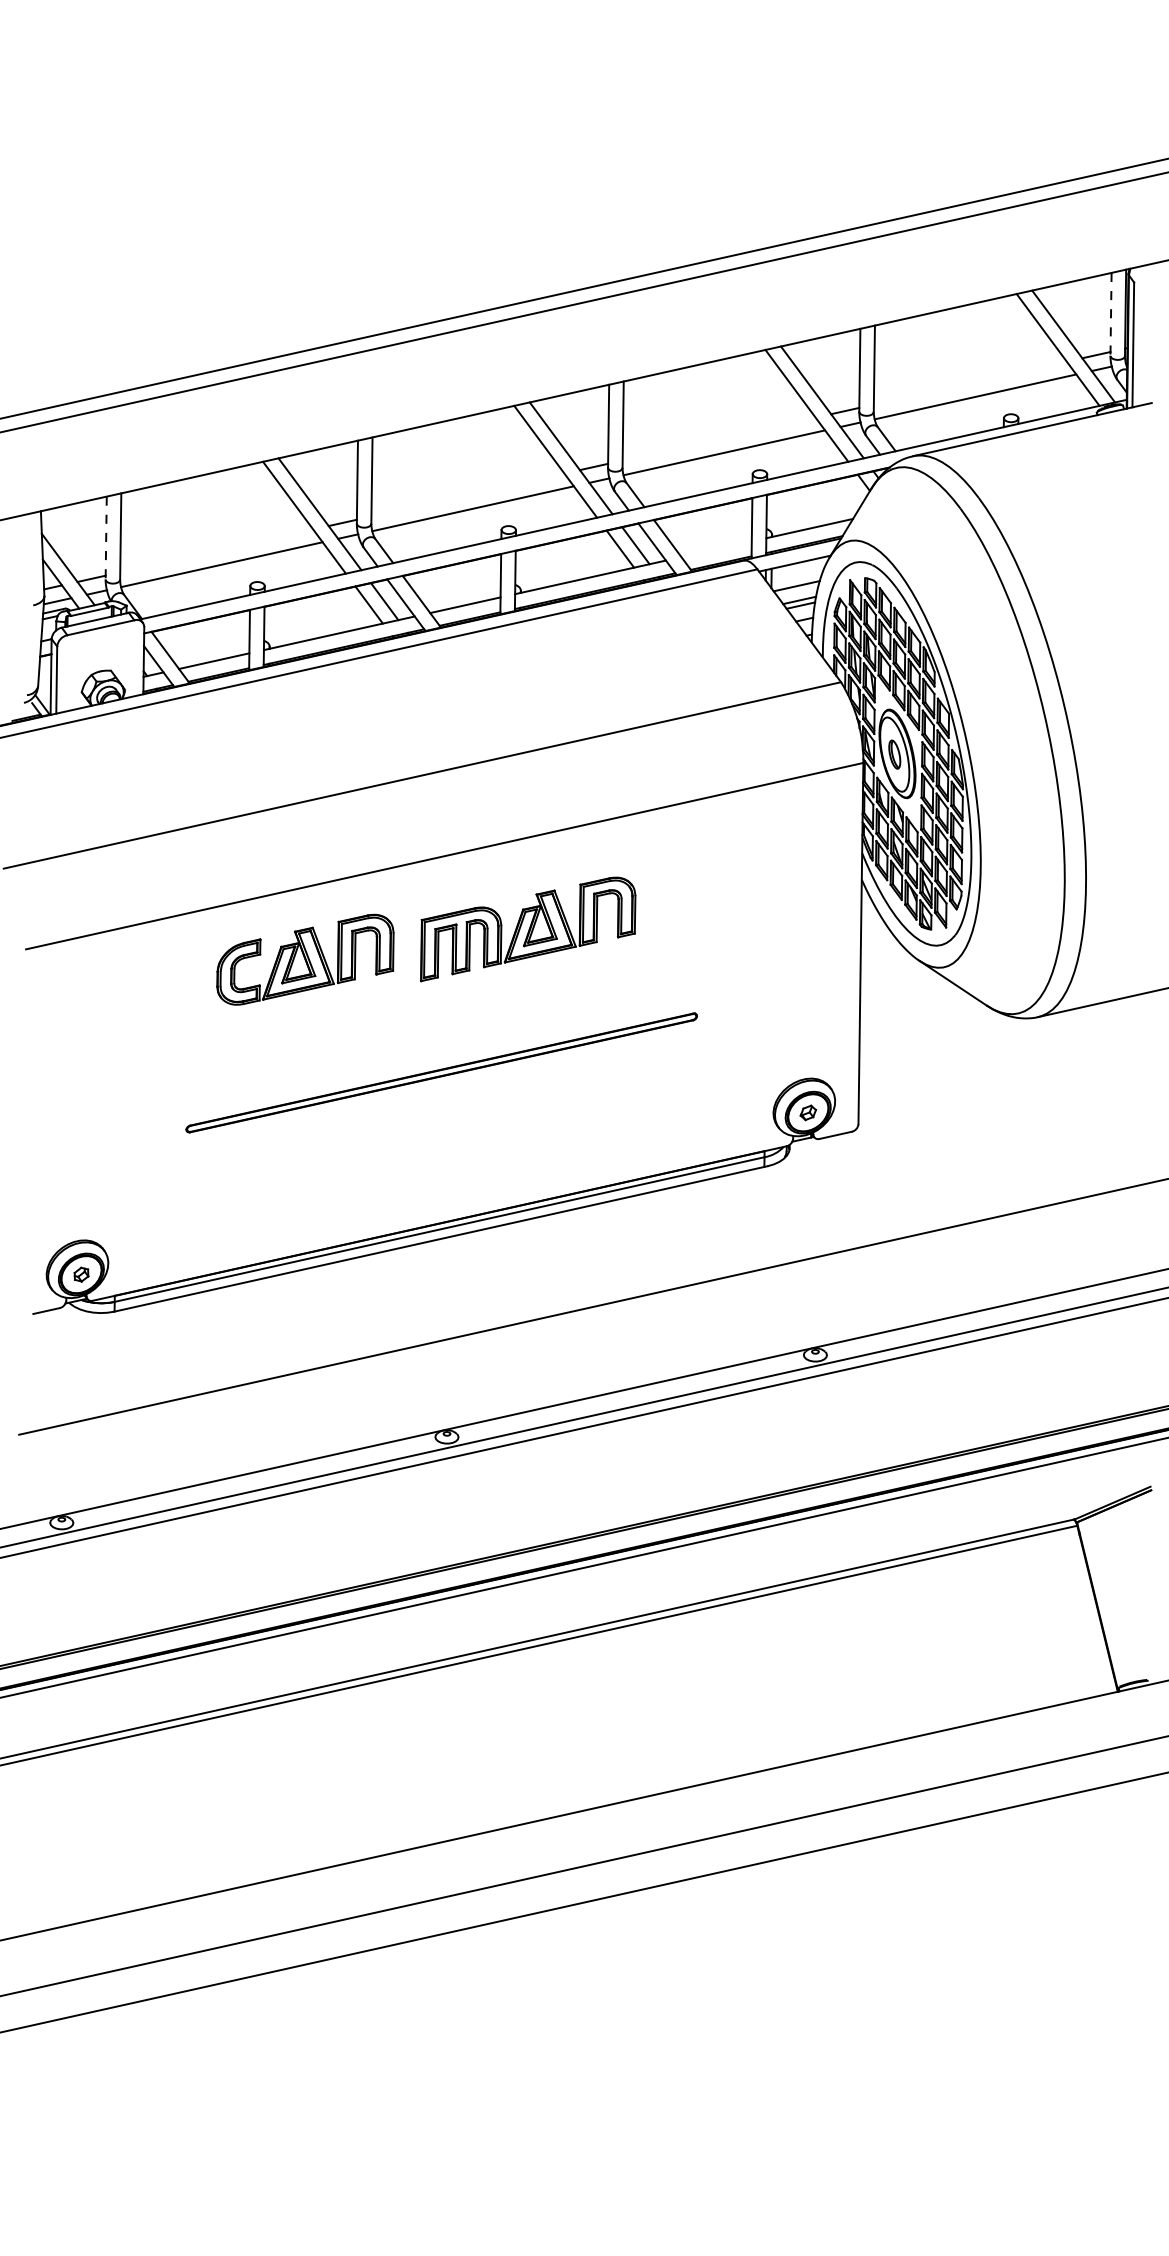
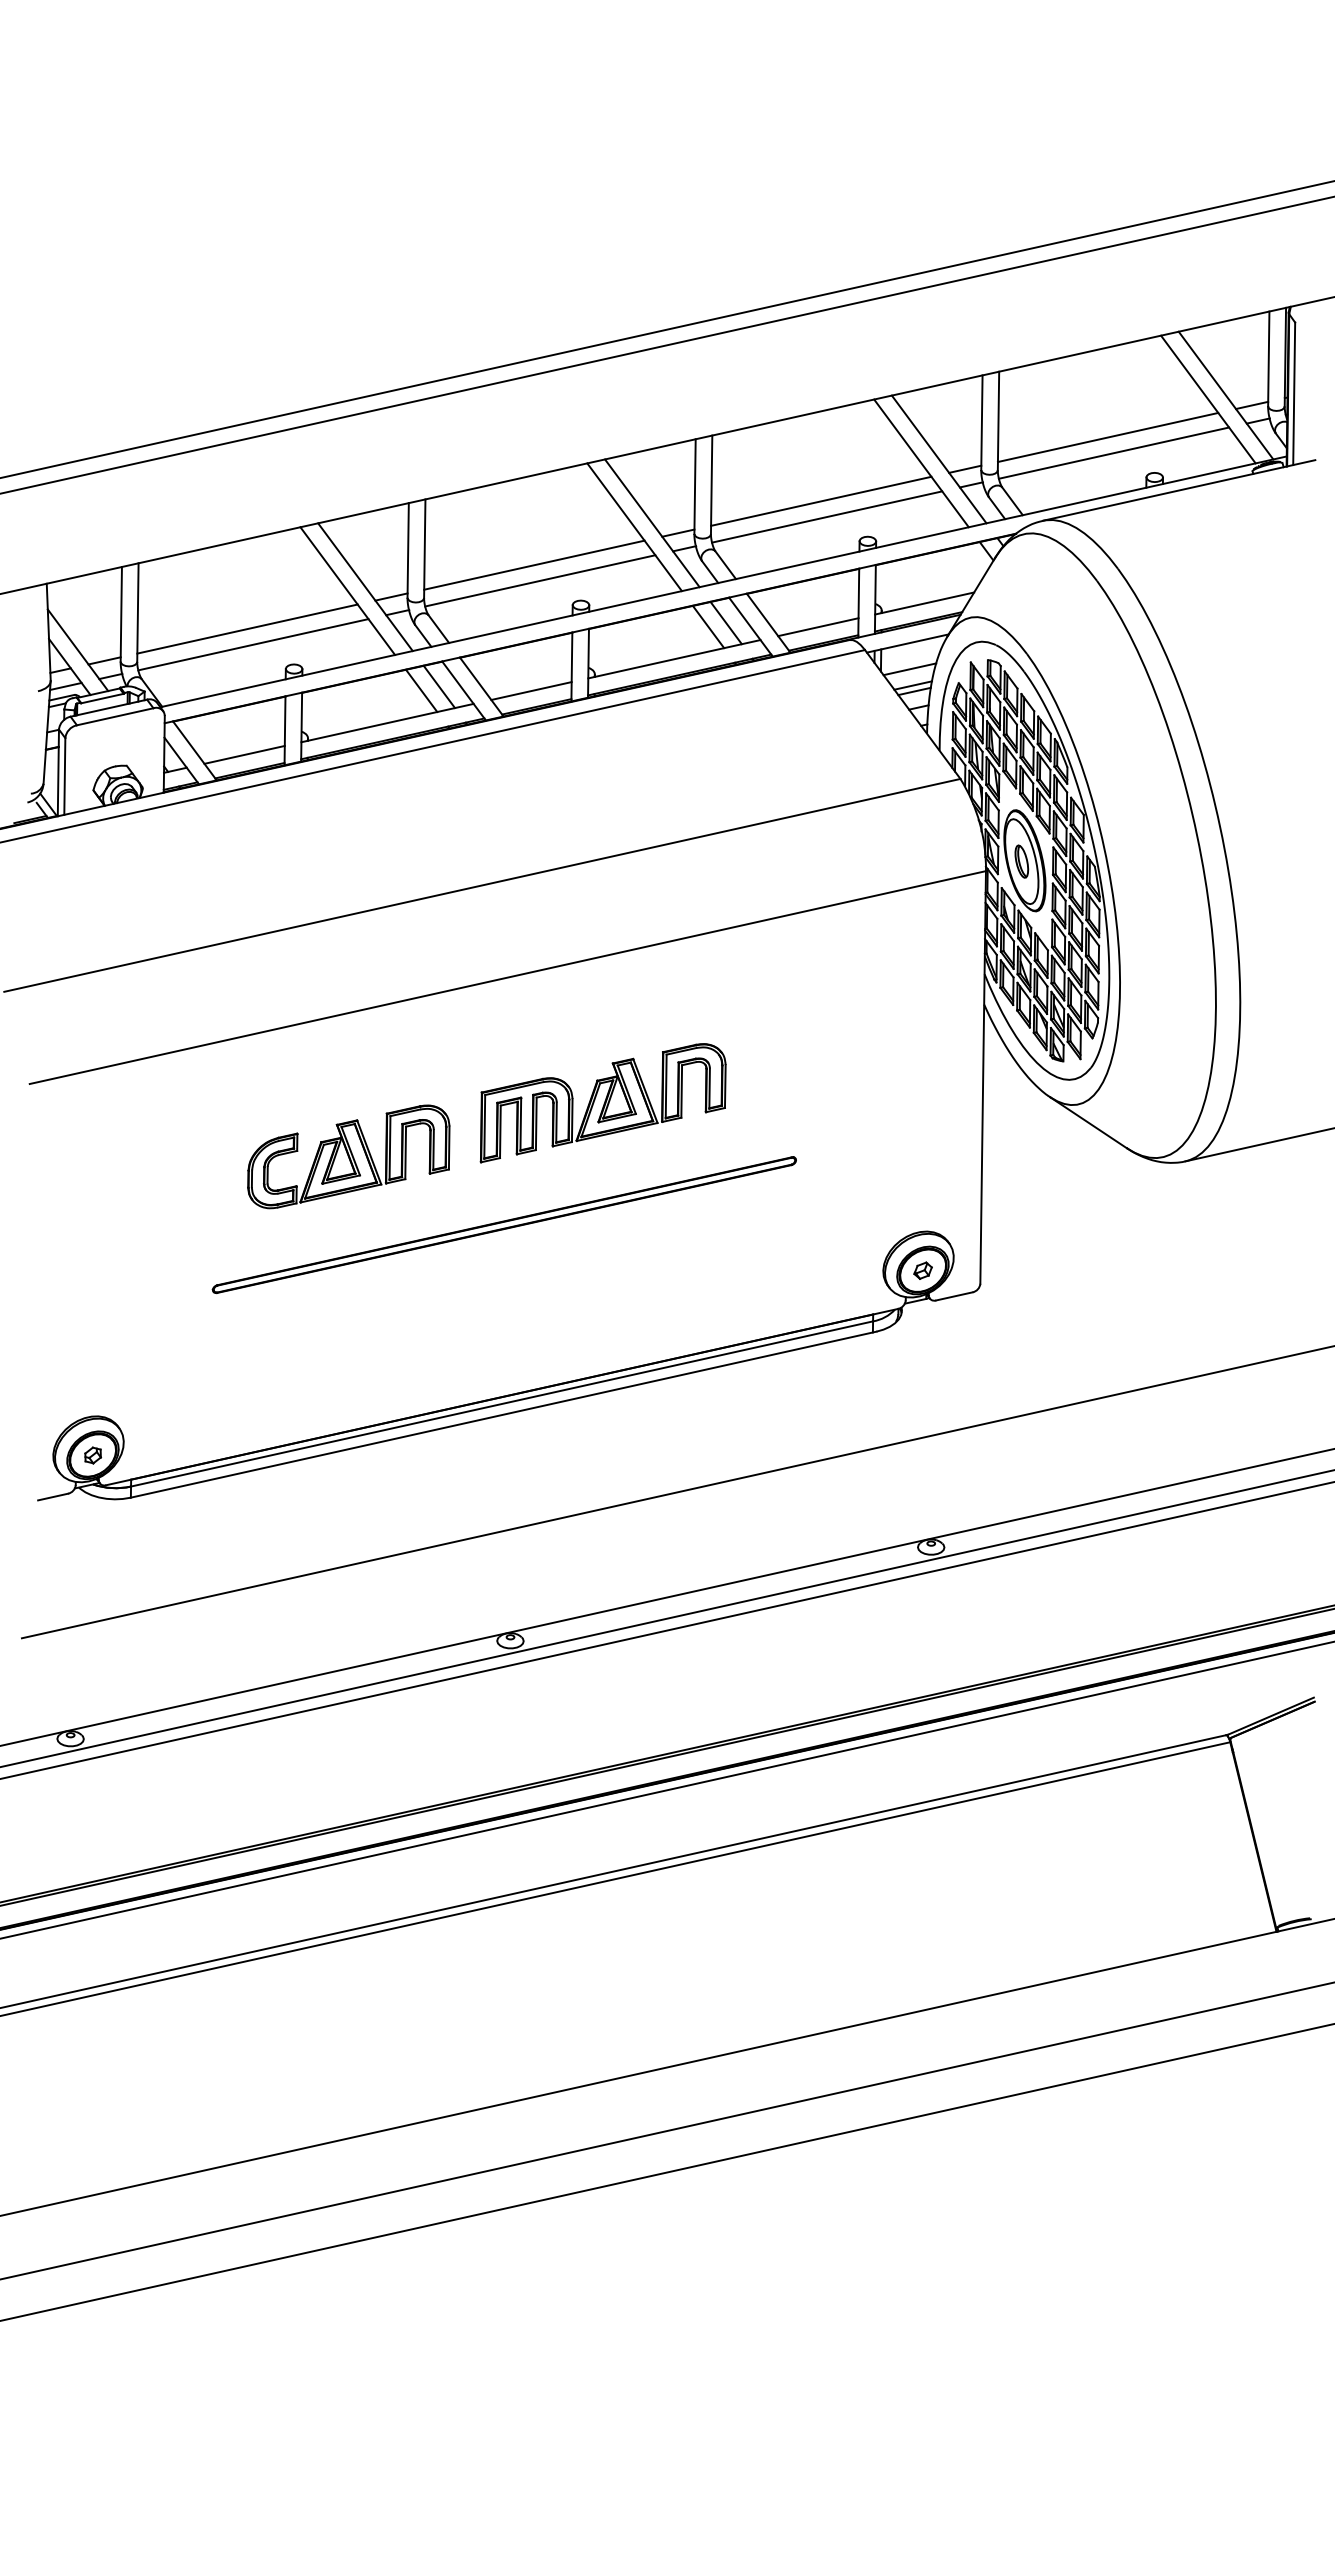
line: (1110, 314) -> (1268, 359), dashed -> solid
line: (969, 383) -> (1107, 437), added
line: (719, 438) -> (821, 500), added
line: (468, 494) -> (534, 564), added
line: (106, 538) -> (121, 614), dashed -> solid
line: (716, 549) -> (818, 627), added
line: (216, 550) -> (247, 628), added
part: (527, 929) -> (602, 1103), moved
part: (305, 959) -> (348, 1156), moved

